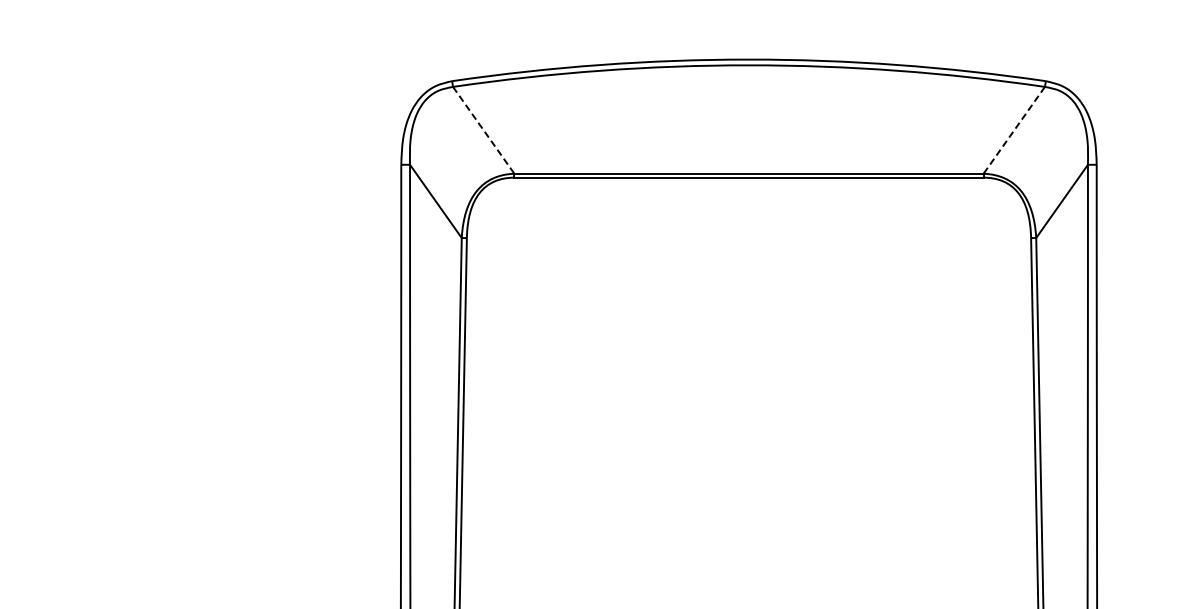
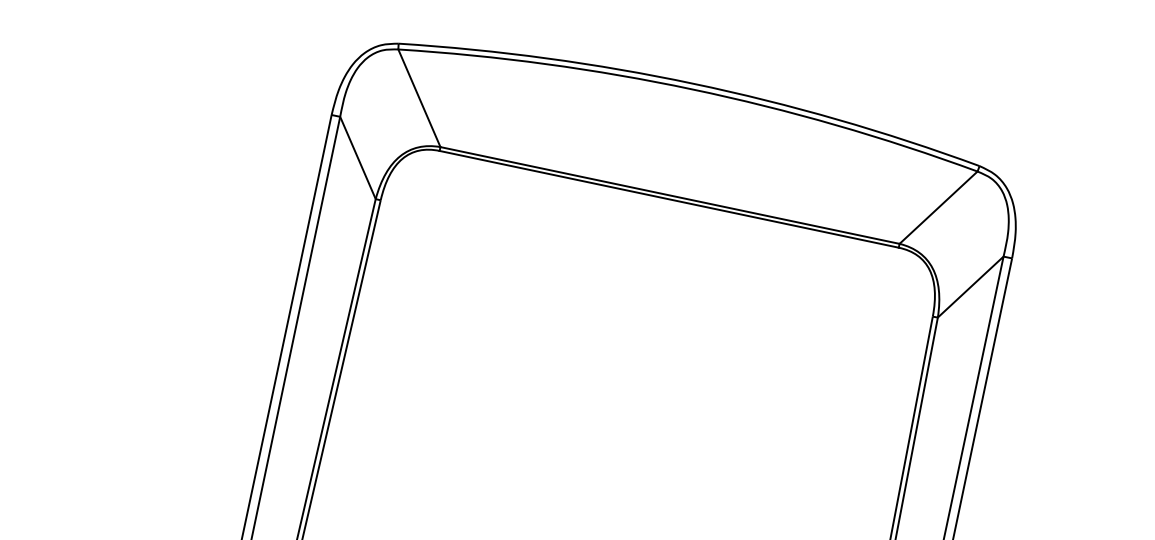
line: (484, 130) -> (420, 98), dashed -> solid
line: (1014, 130) -> (938, 207), dashed -> solid

